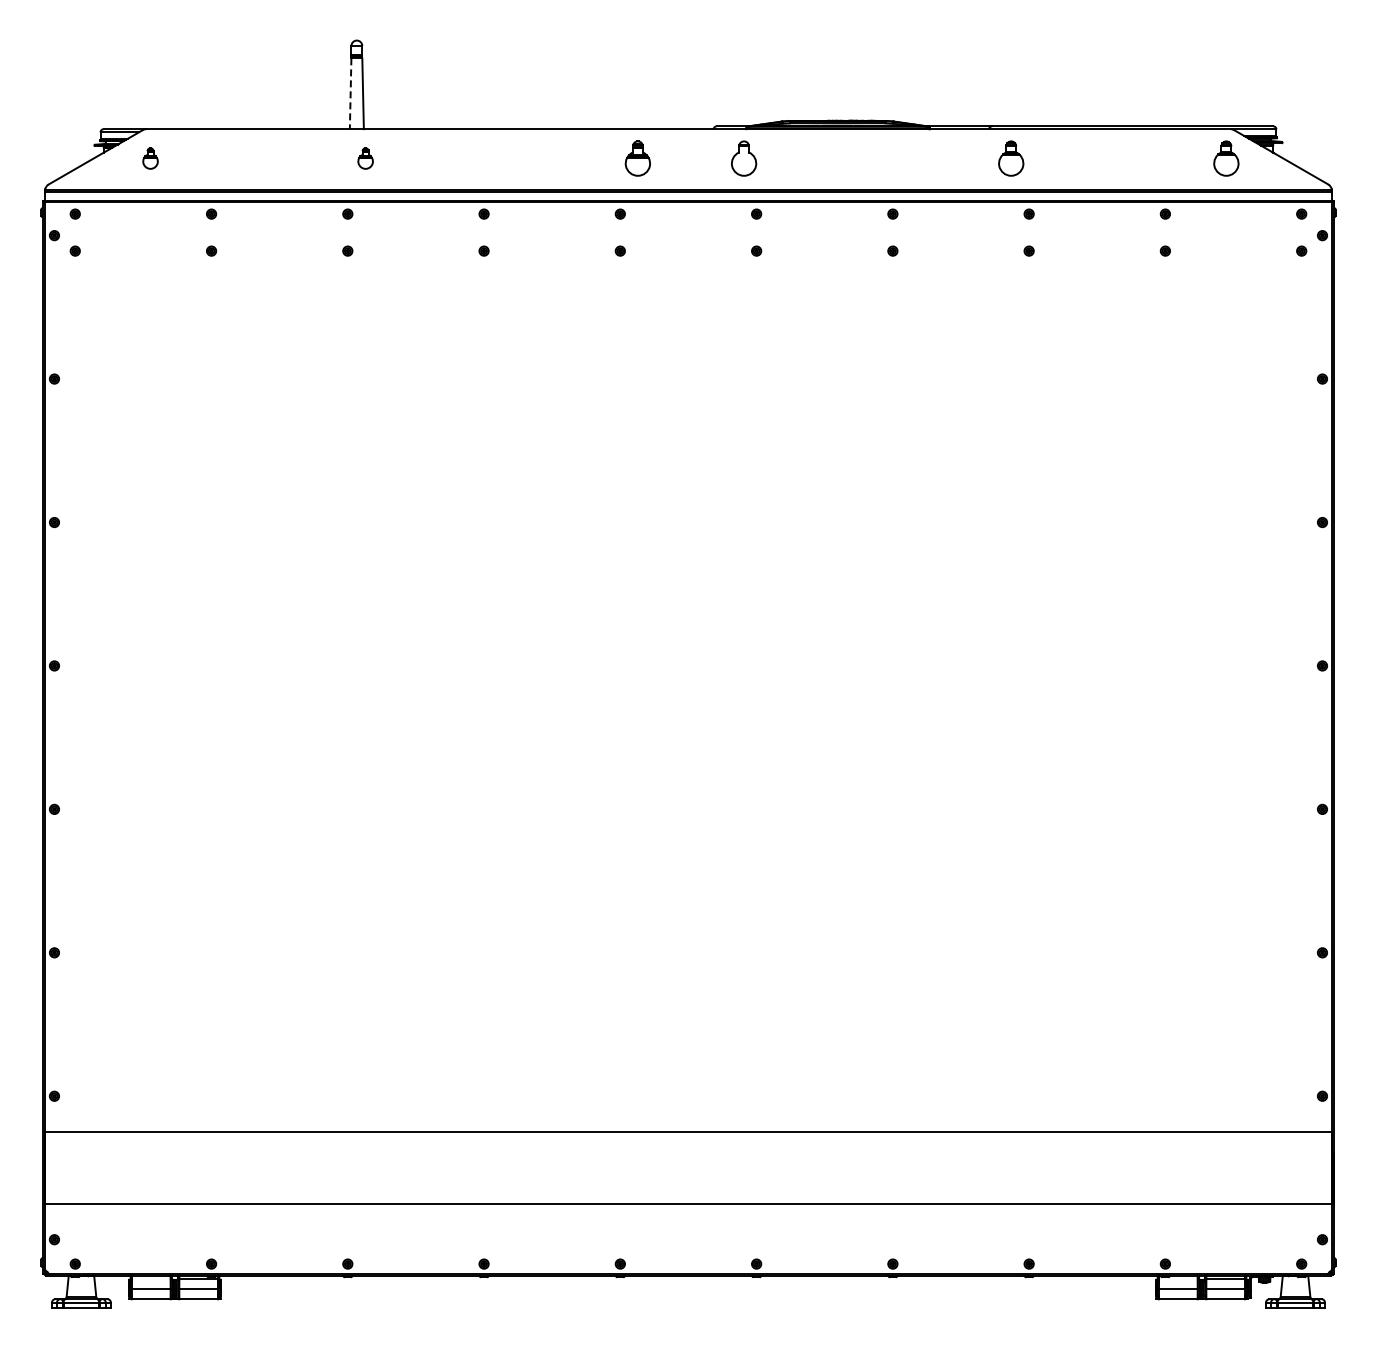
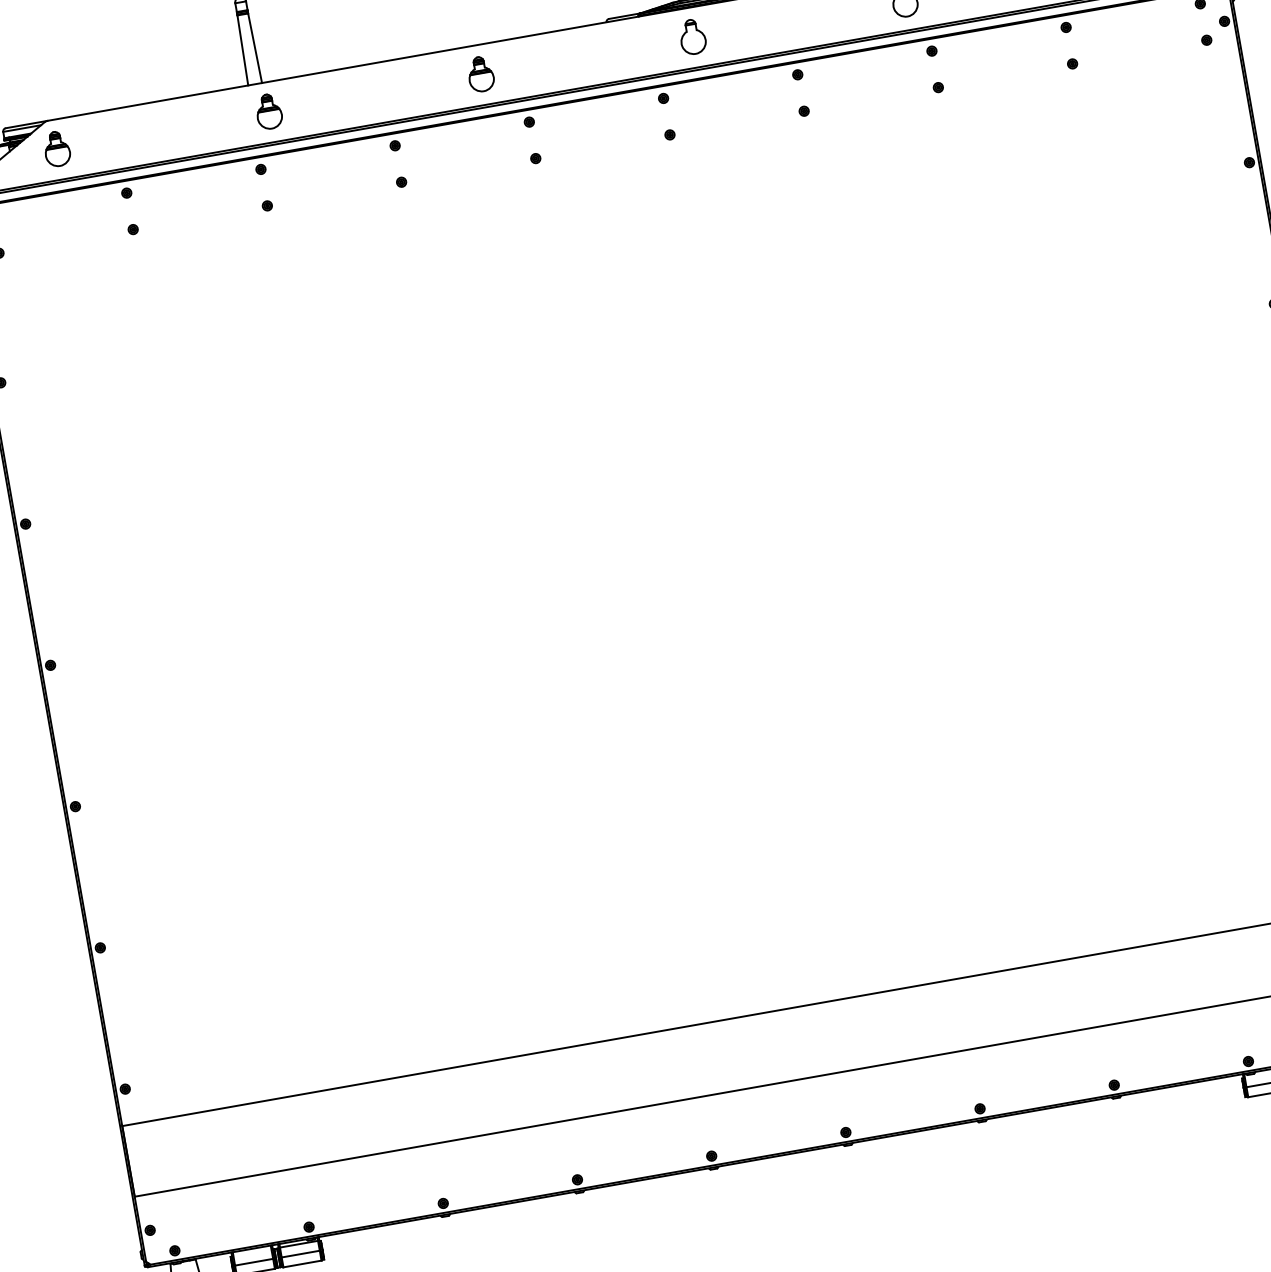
line: (350, 94) -> (242, 51), dashed -> solid
part: (150, 158) -> (56, 148), size x1.67
part: (365, 158) -> (268, 111), size x1.67
part: (637, 158) -> (480, 74), moved
part: (744, 158) -> (693, 36), moved

